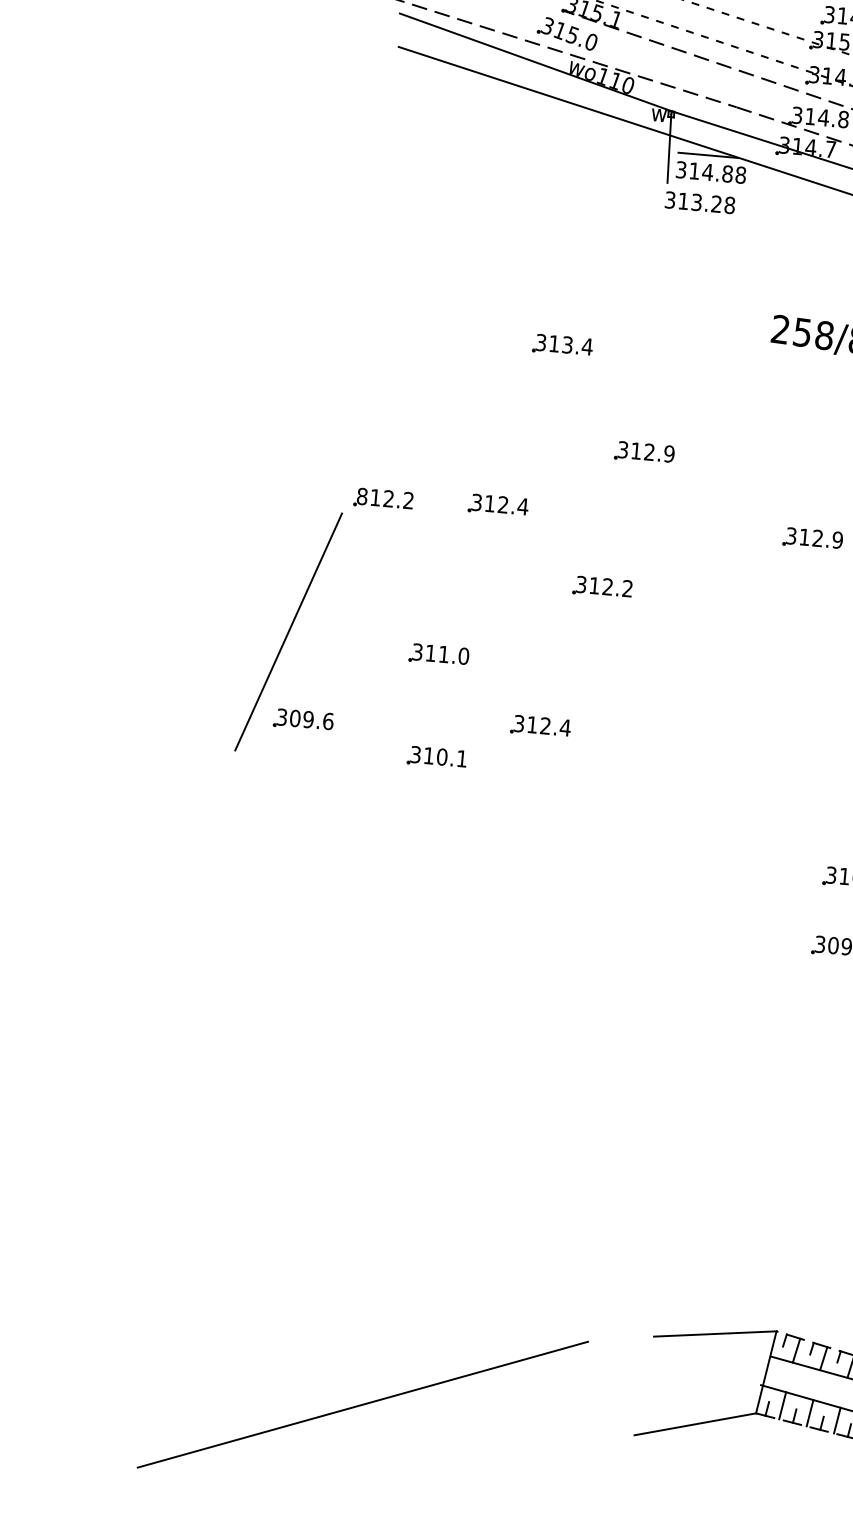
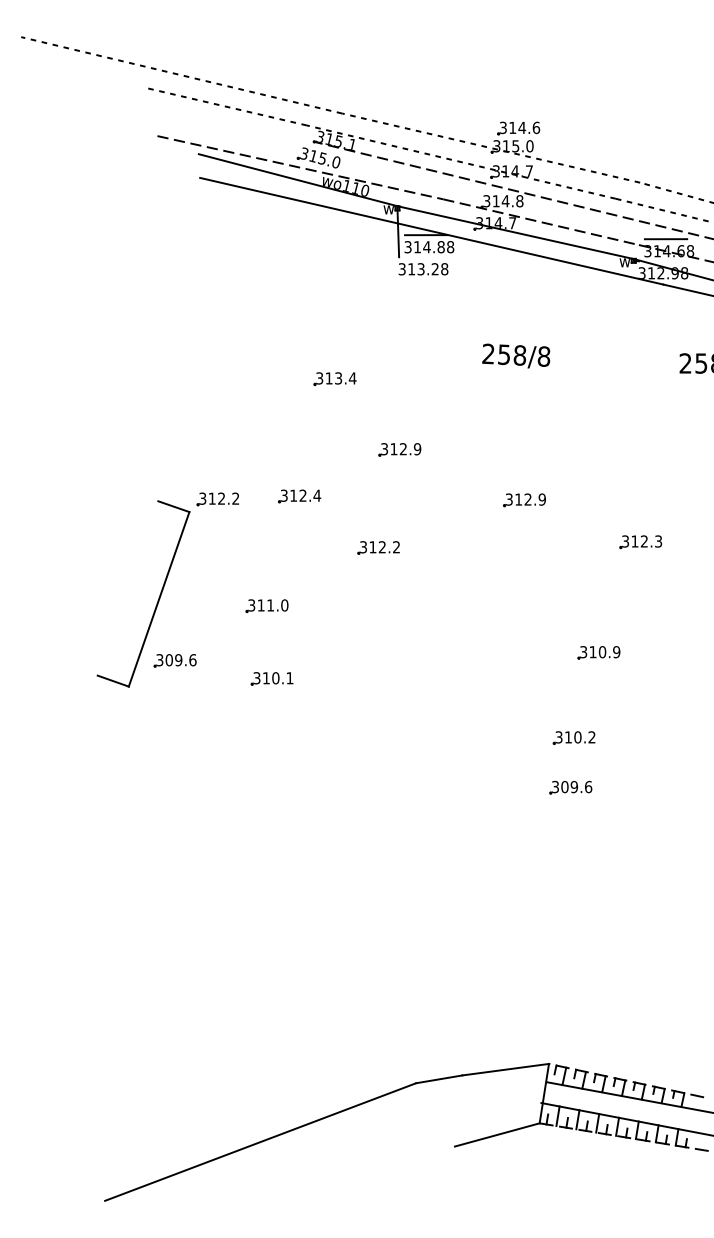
text: (361, 496) -> (202, 498), 812.2 -> 312.2
line: (320, 503) -> (173, 506), added
part: (540, 726) -> (343, 650), removed
line: (213, 739) -> (112, 680), added
line: (621, 1339) -> (439, 1079), added

